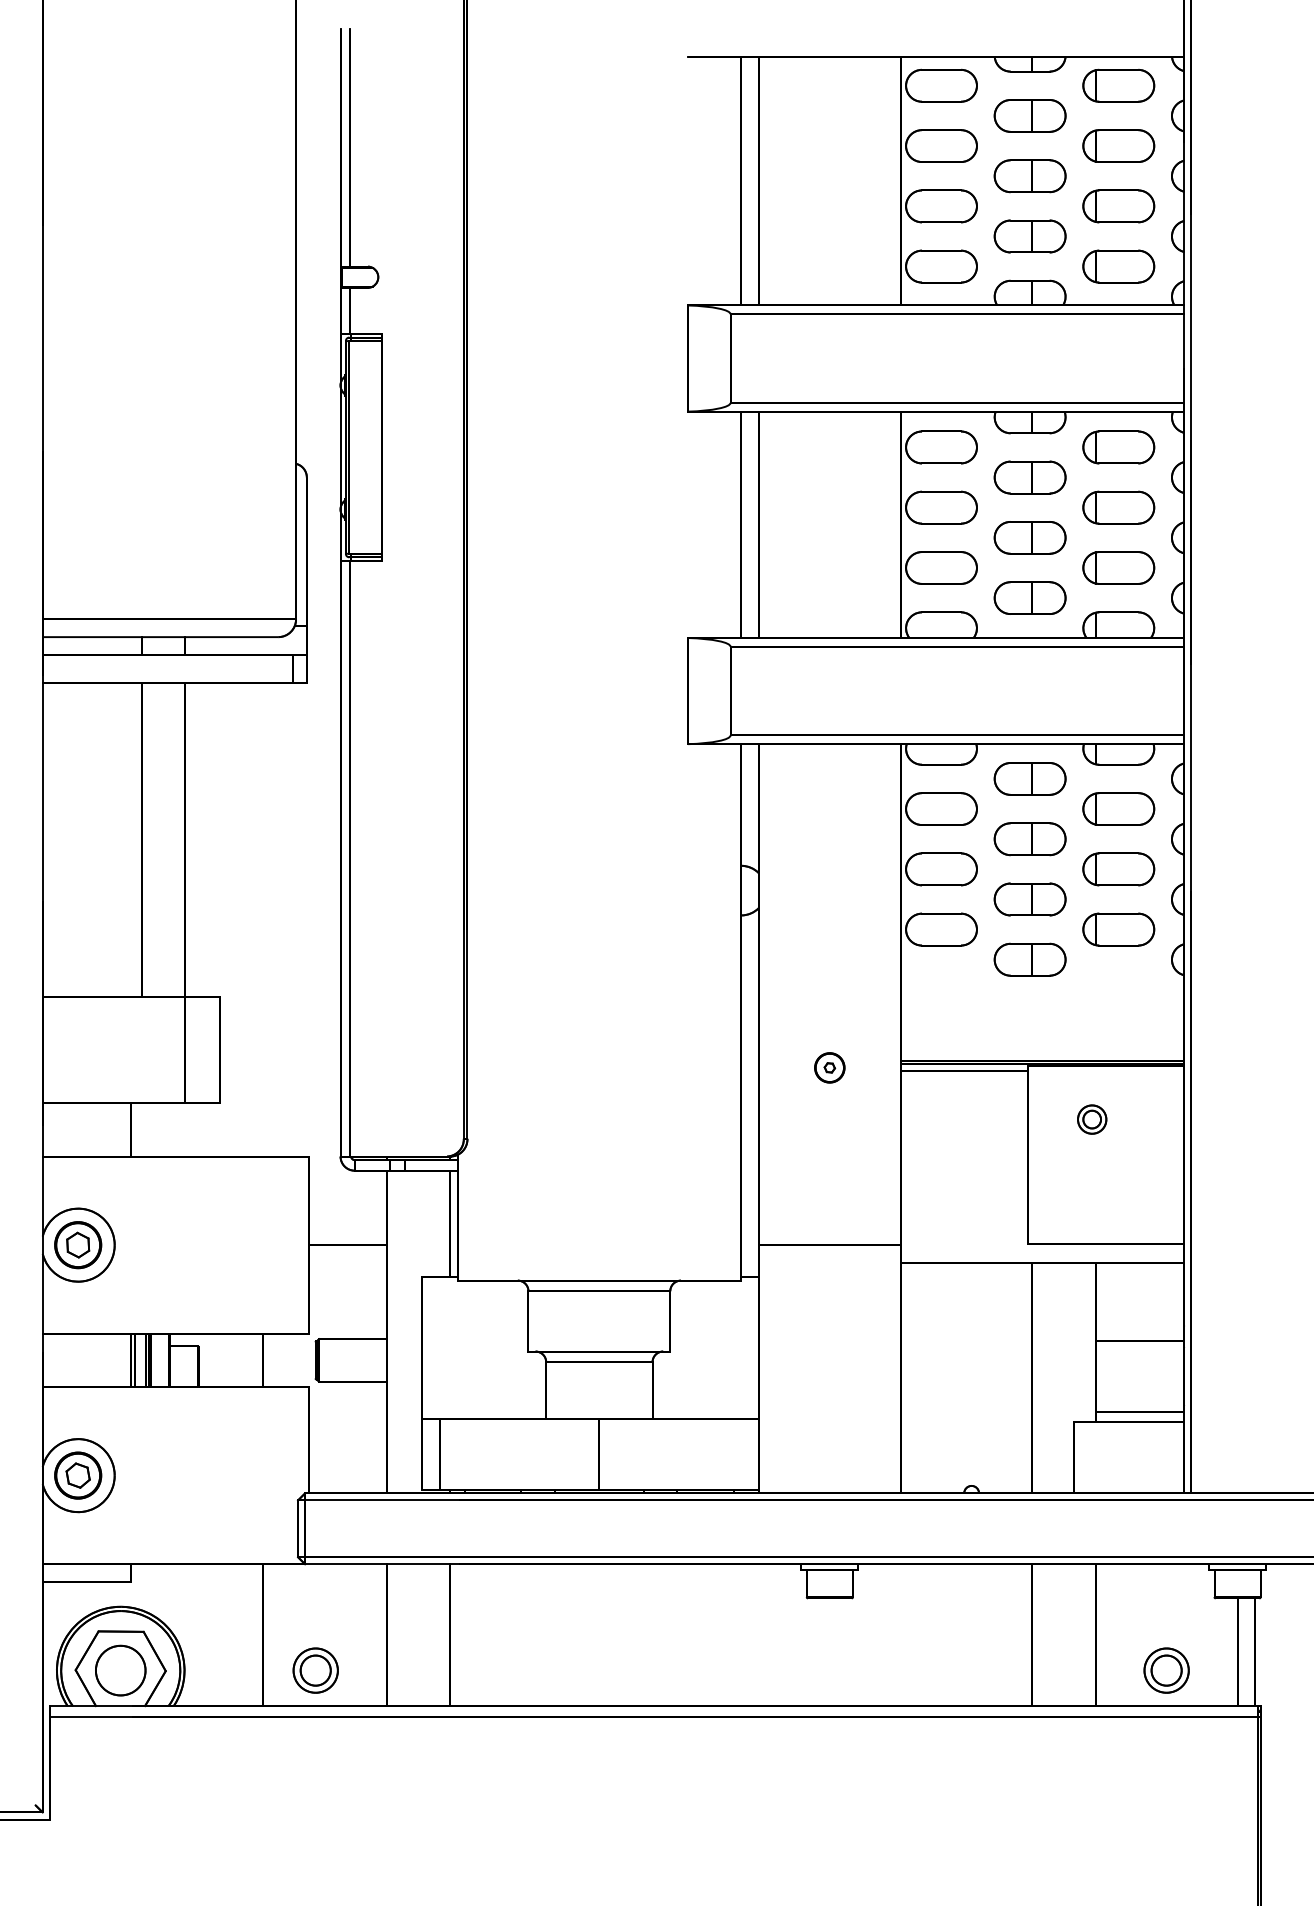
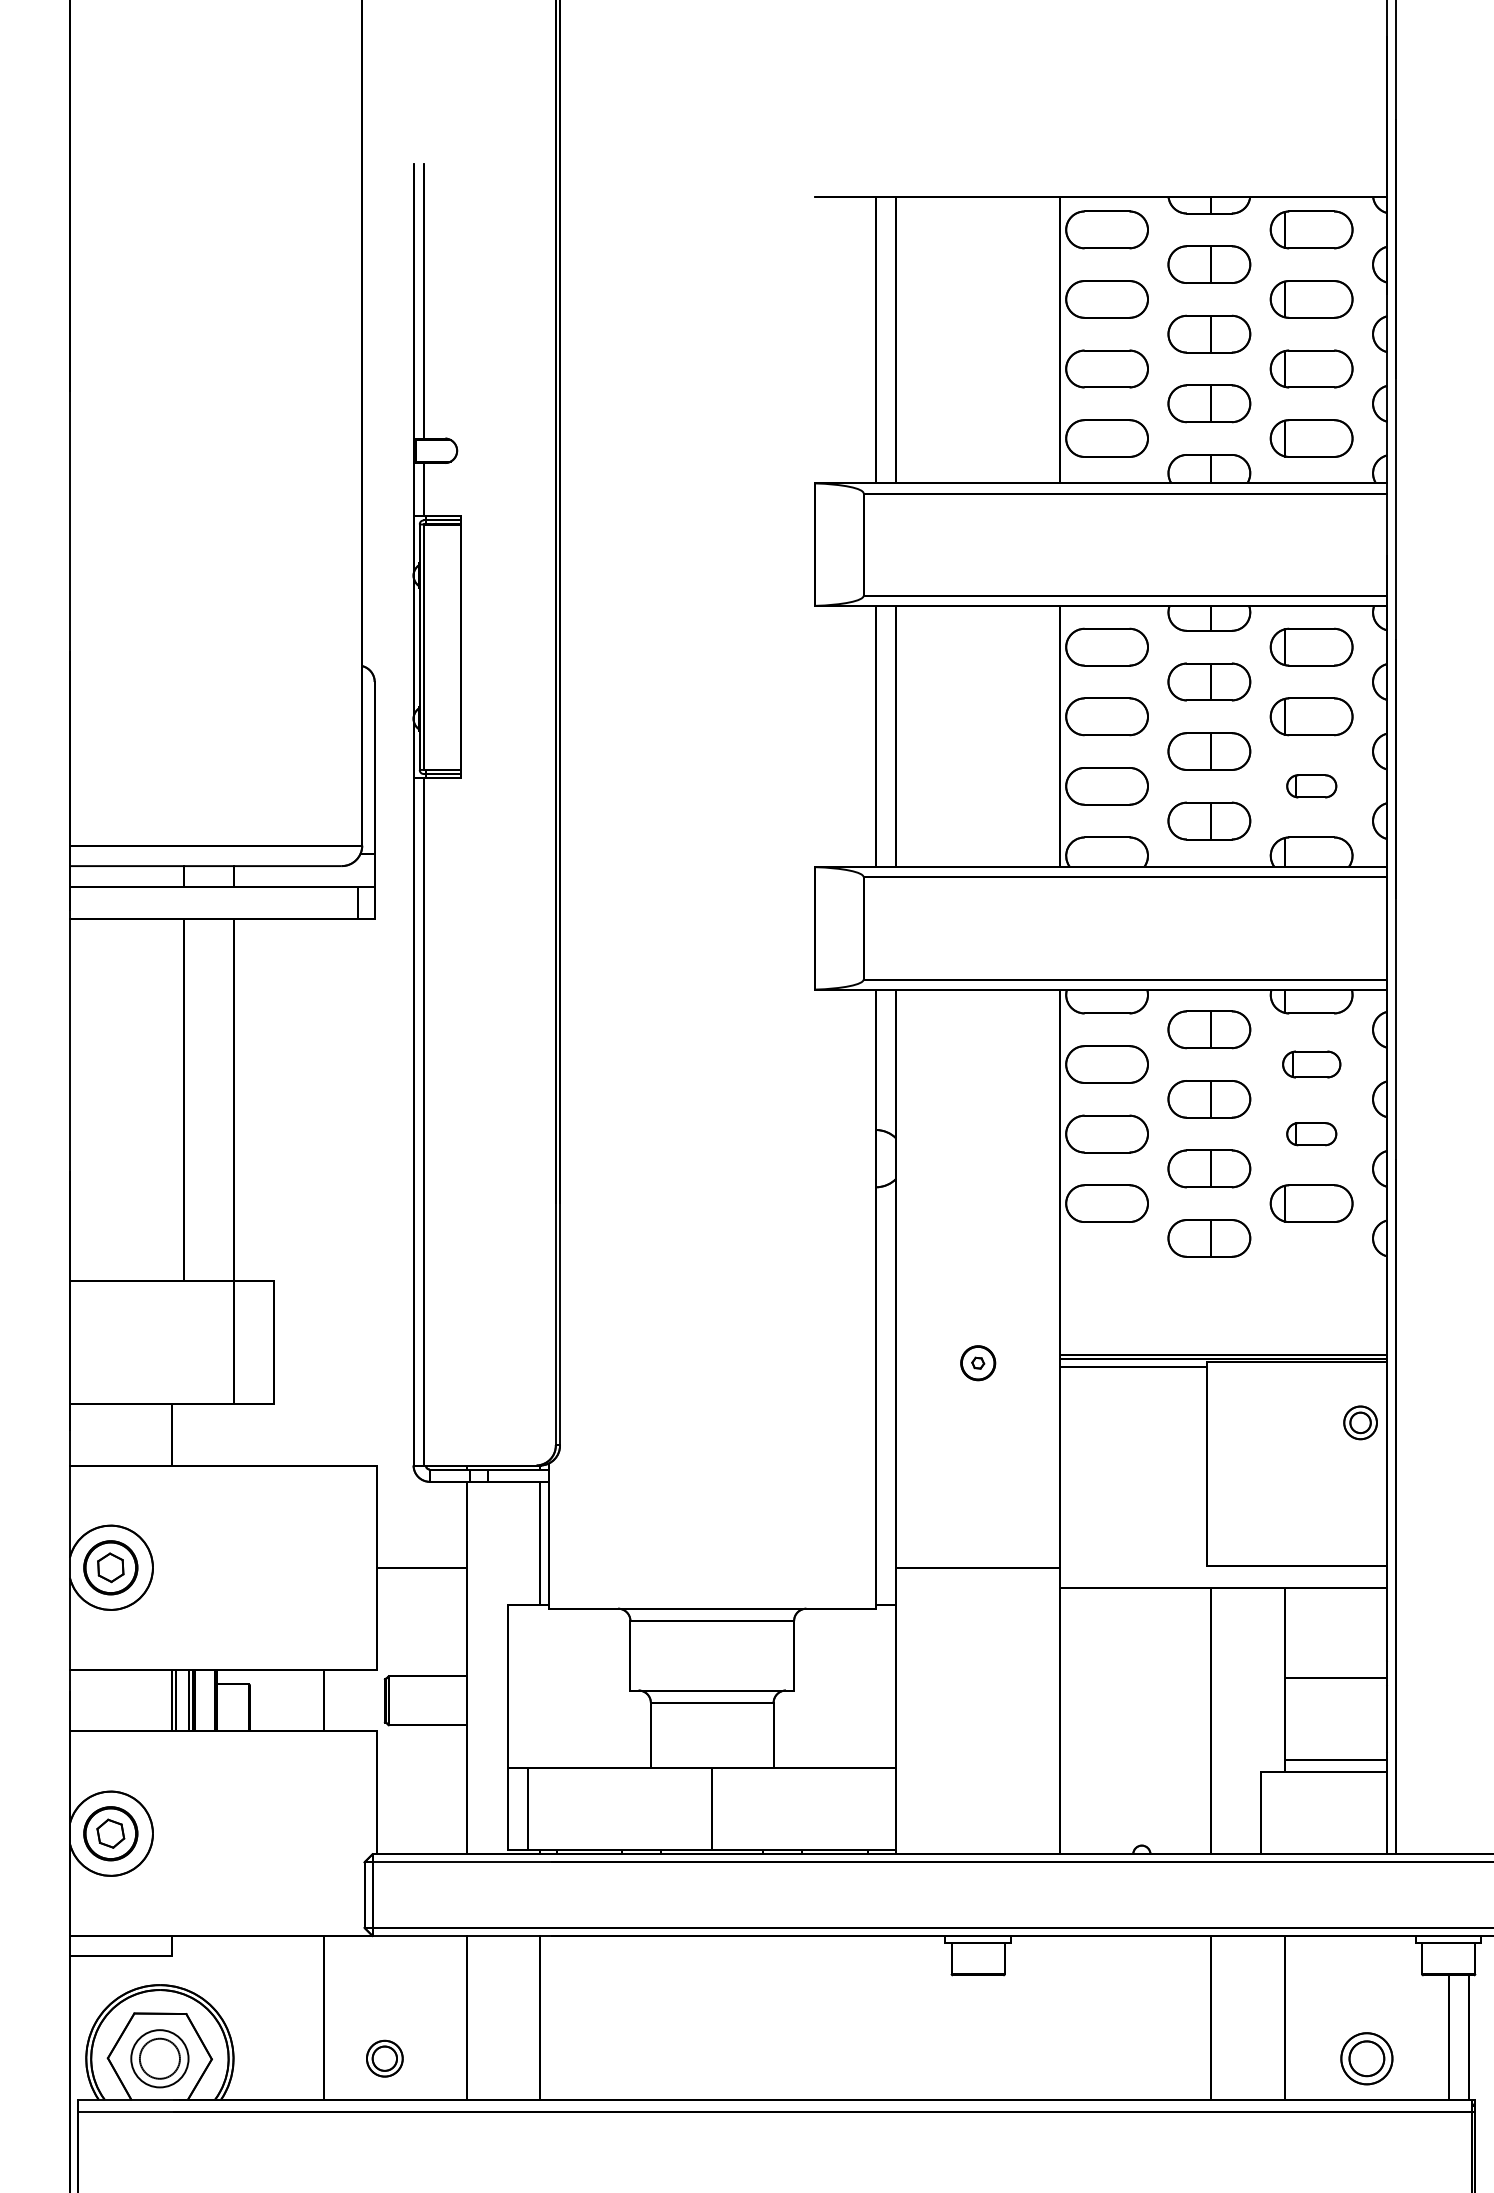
part: (1118, 567) -> (1311, 785), size x0.6
part: (1118, 808) -> (1311, 1063), size x0.7
part: (1118, 869) -> (1311, 1134), size x0.6
part: (1092, 1119) -> (1360, 1422), moved
circle: (120, 1670) -> (159, 2058), size x0.7
part: (315, 1670) -> (384, 2058), size x0.7

